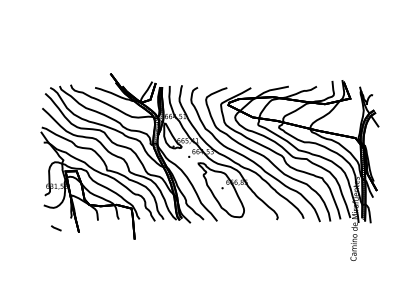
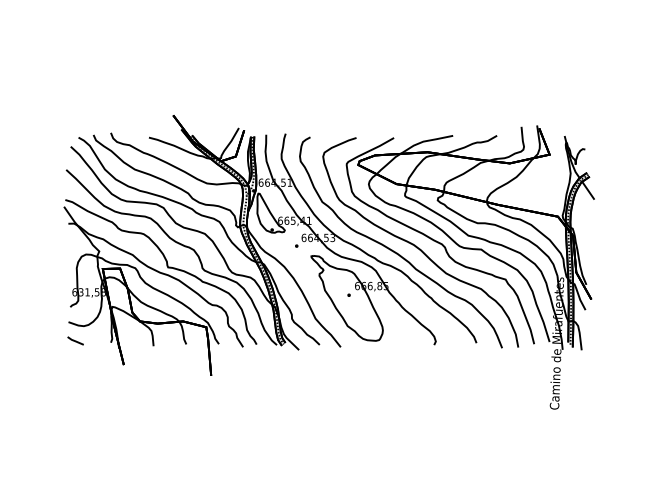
line: (56, 228) -> (75, 341), moved

